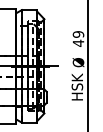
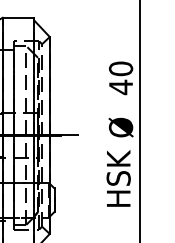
text: (78, 34) -> (121, 68), 49 -> 40

